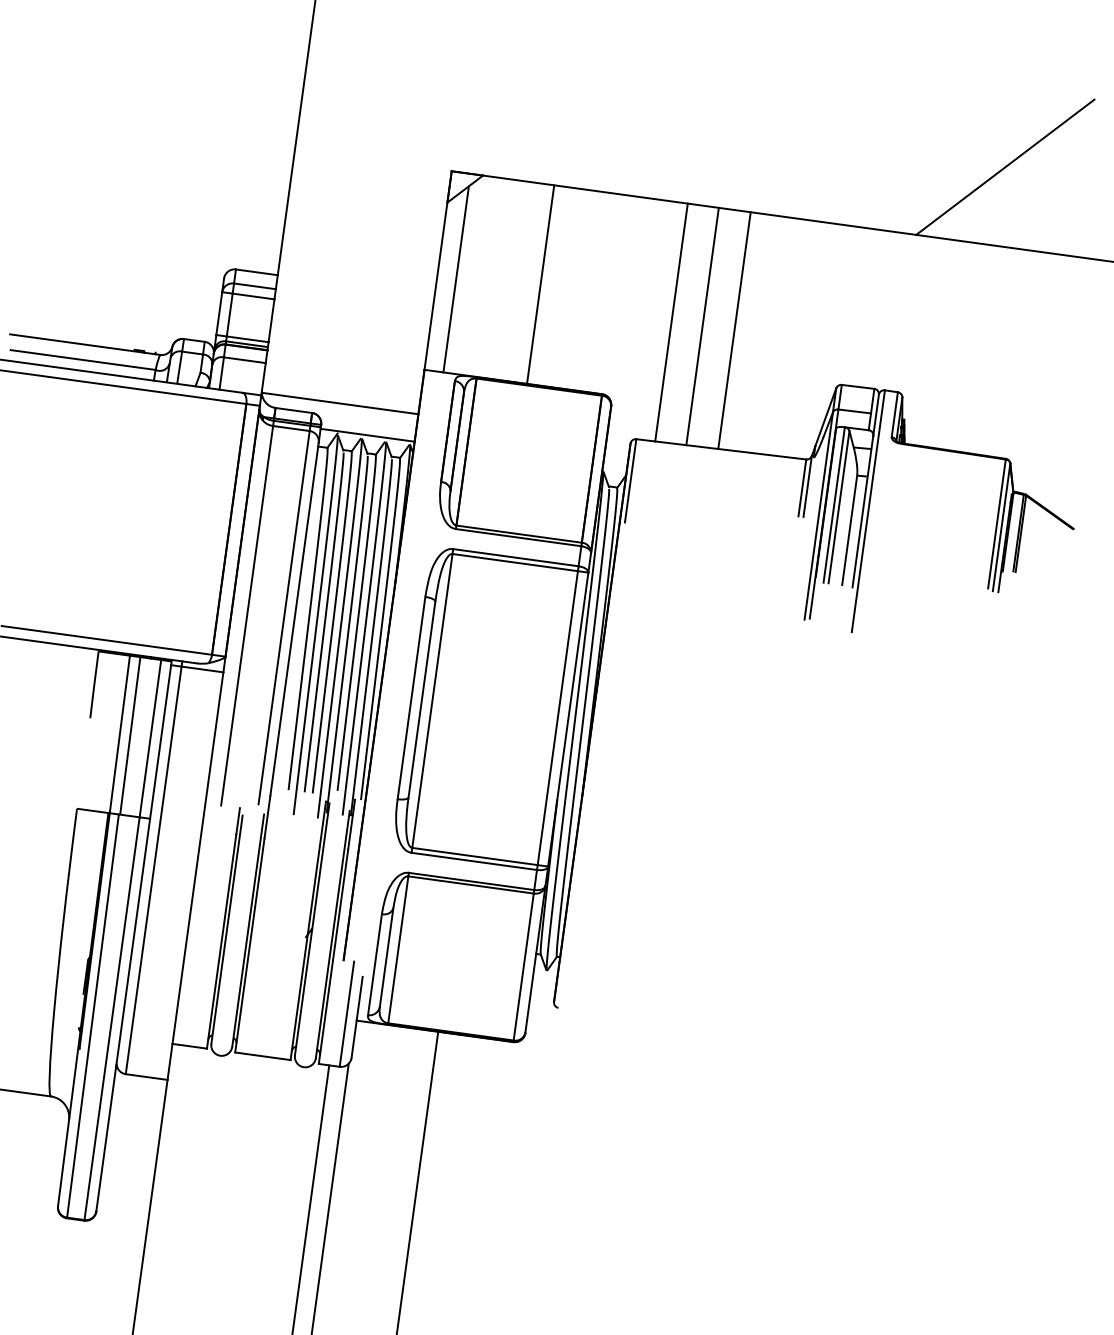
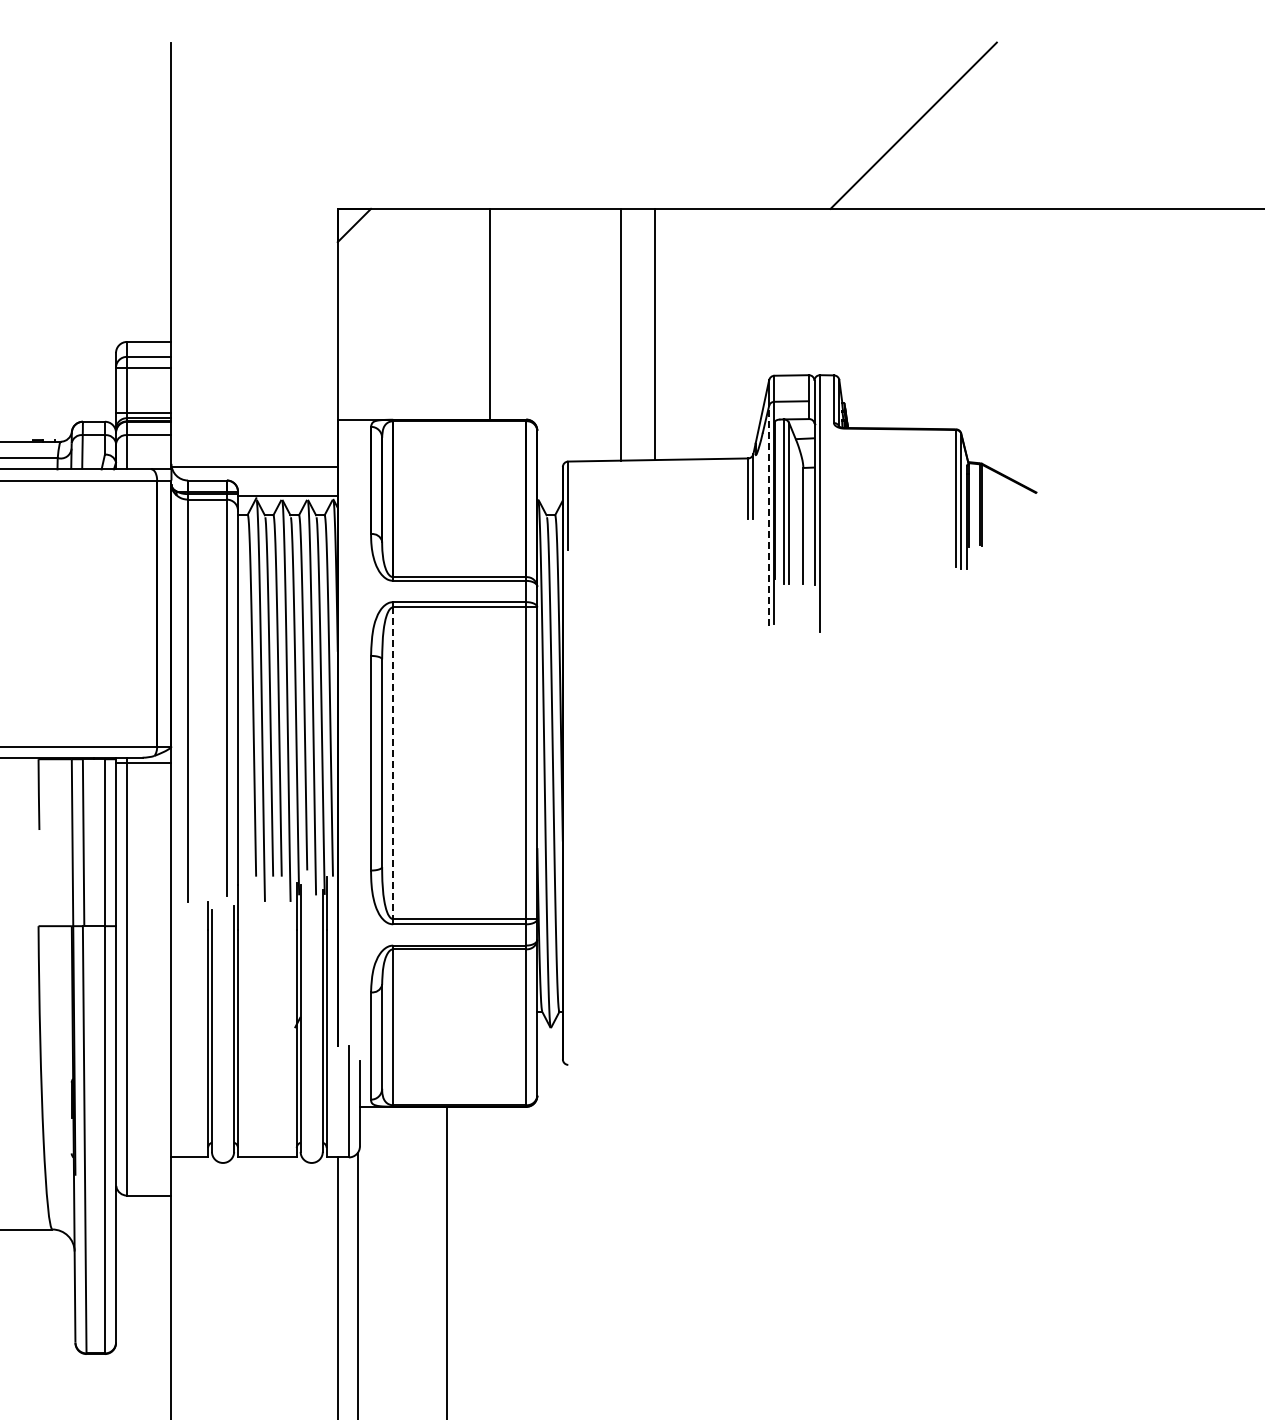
line: (455, 279) -> (357, 320), removed
line: (540, 283) -> (489, 313), moved
line: (671, 322) -> (588, 334), removed
line: (819, 516) -> (769, 515), solid -> dashed
line: (432, 701) -> (393, 763), solid -> dashed

